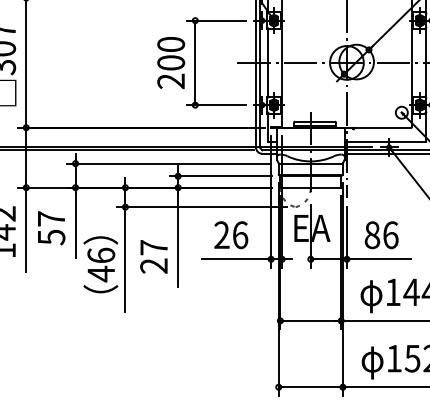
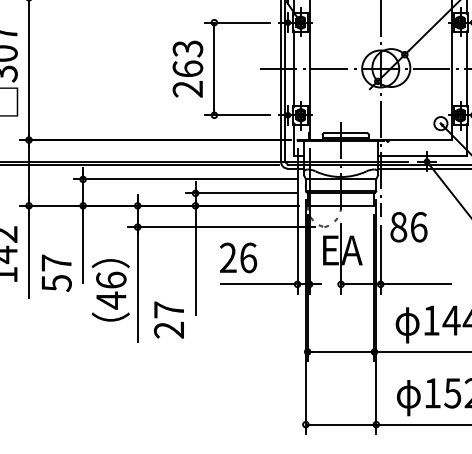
text: (171, 53) -> (188, 58), 200 -> 263
text: (51, 228) -> (56, 273), moved
text: (231, 235) -> (238, 258), moved
text: (381, 235) -> (408, 227), moved
text: (153, 256) -> (168, 319), moved

